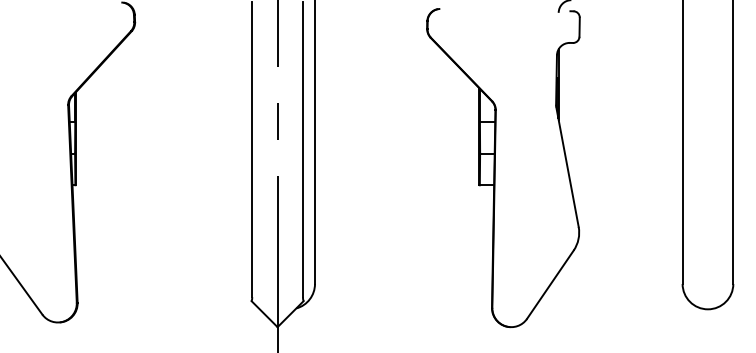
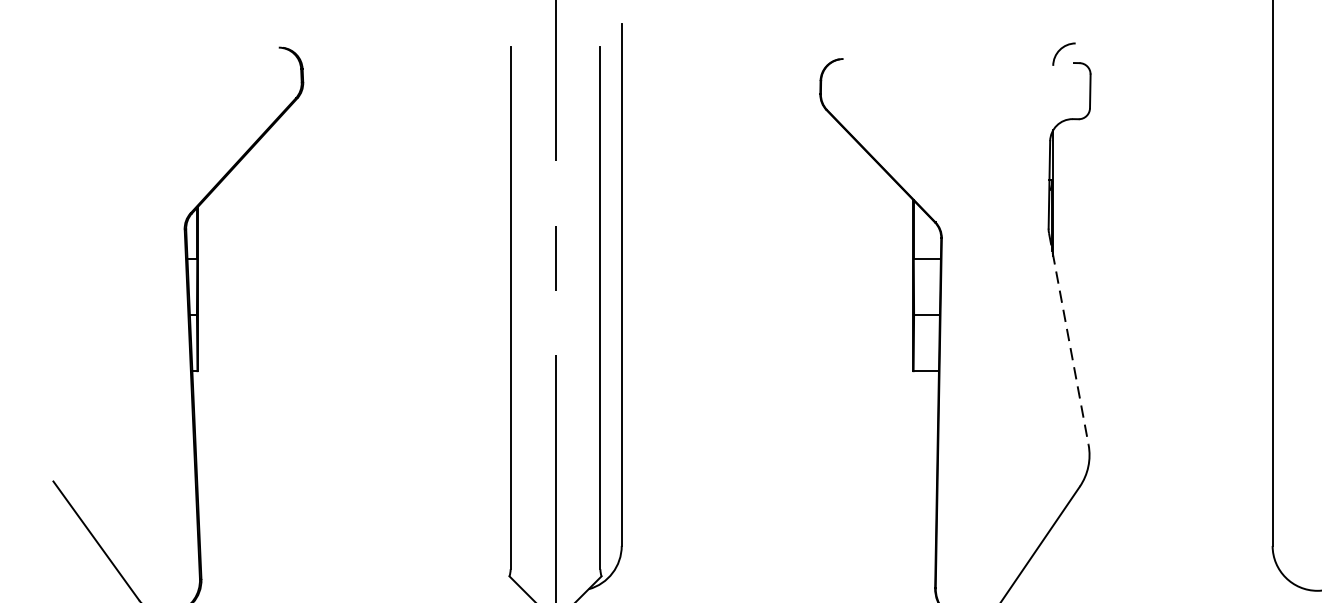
line: (567, 167) -> (1068, 339), solid -> dashed

